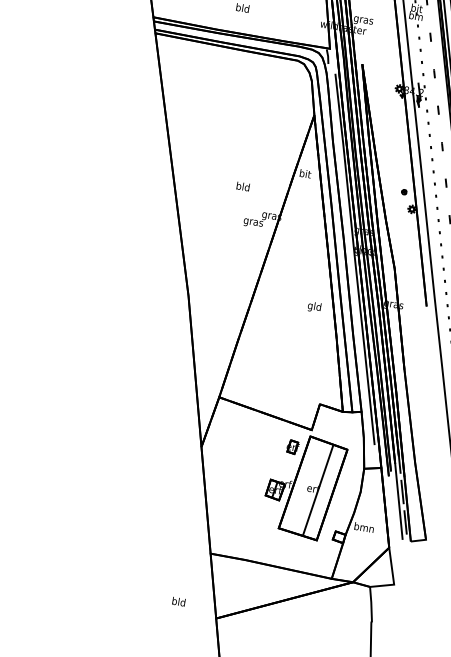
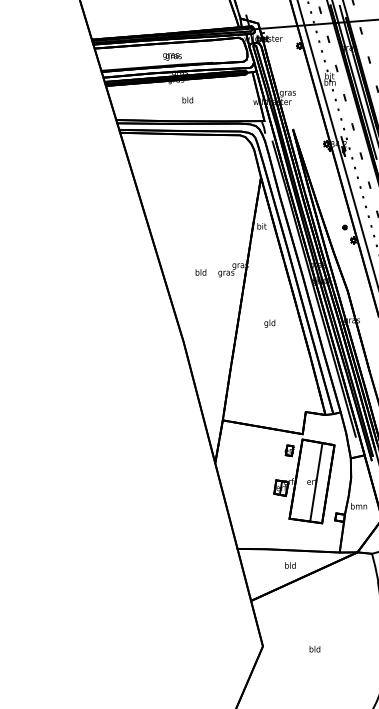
text: (242, 186) -> (200, 272), moved
text: (314, 306) -> (269, 323), moved
text: (179, 601) -> (290, 565), moved

